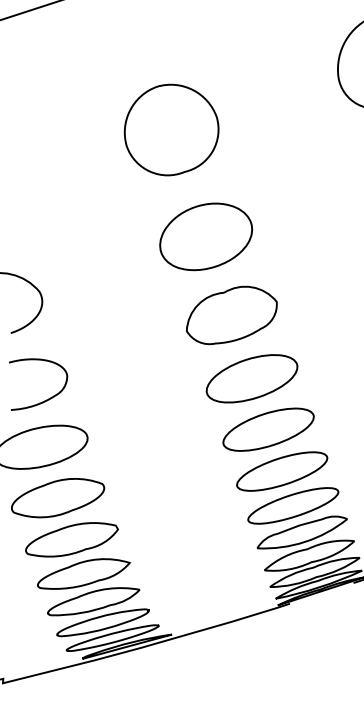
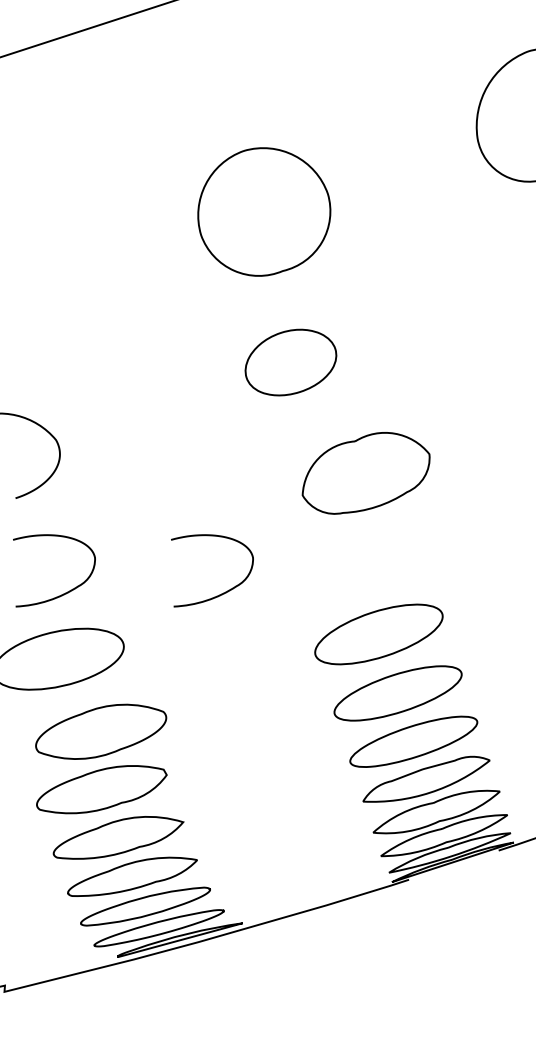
part: (171, 129) -> (264, 211), moved
part: (205, 236) -> (290, 362), size x0.7
part: (231, 315) -> (365, 473), moved
part: (251, 378) -> (355, 562), removed
curve: (158, 399) -> (223, 592), added
part: (58, 497) -> (101, 731), moved

